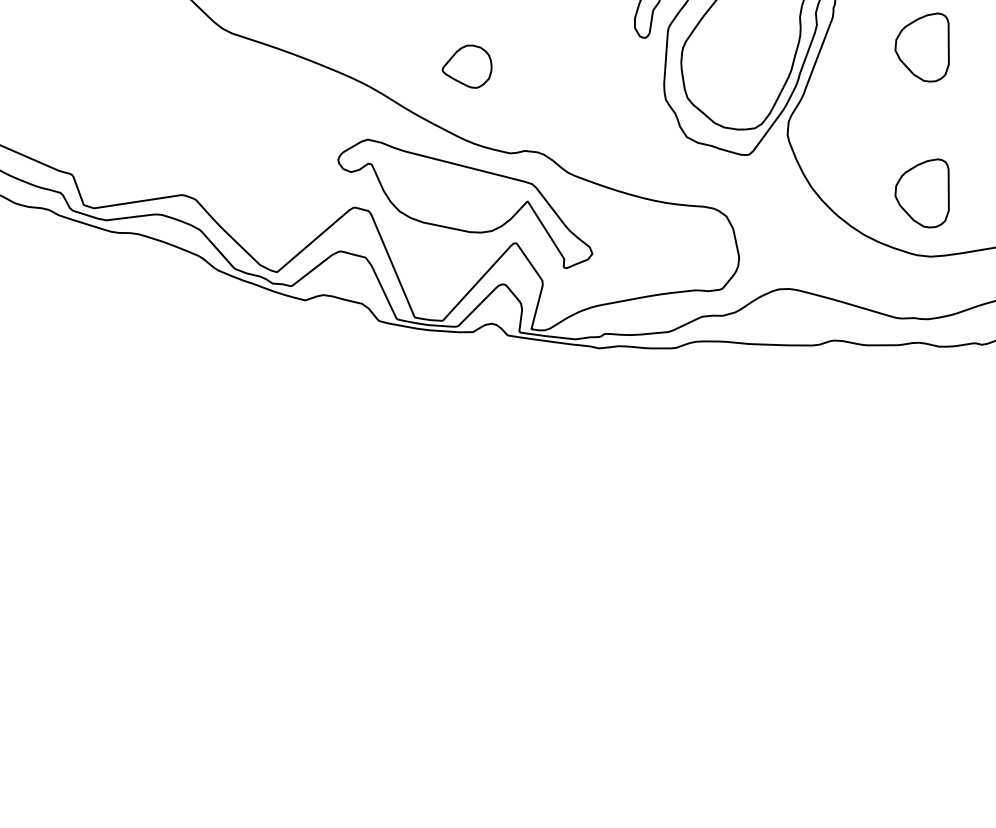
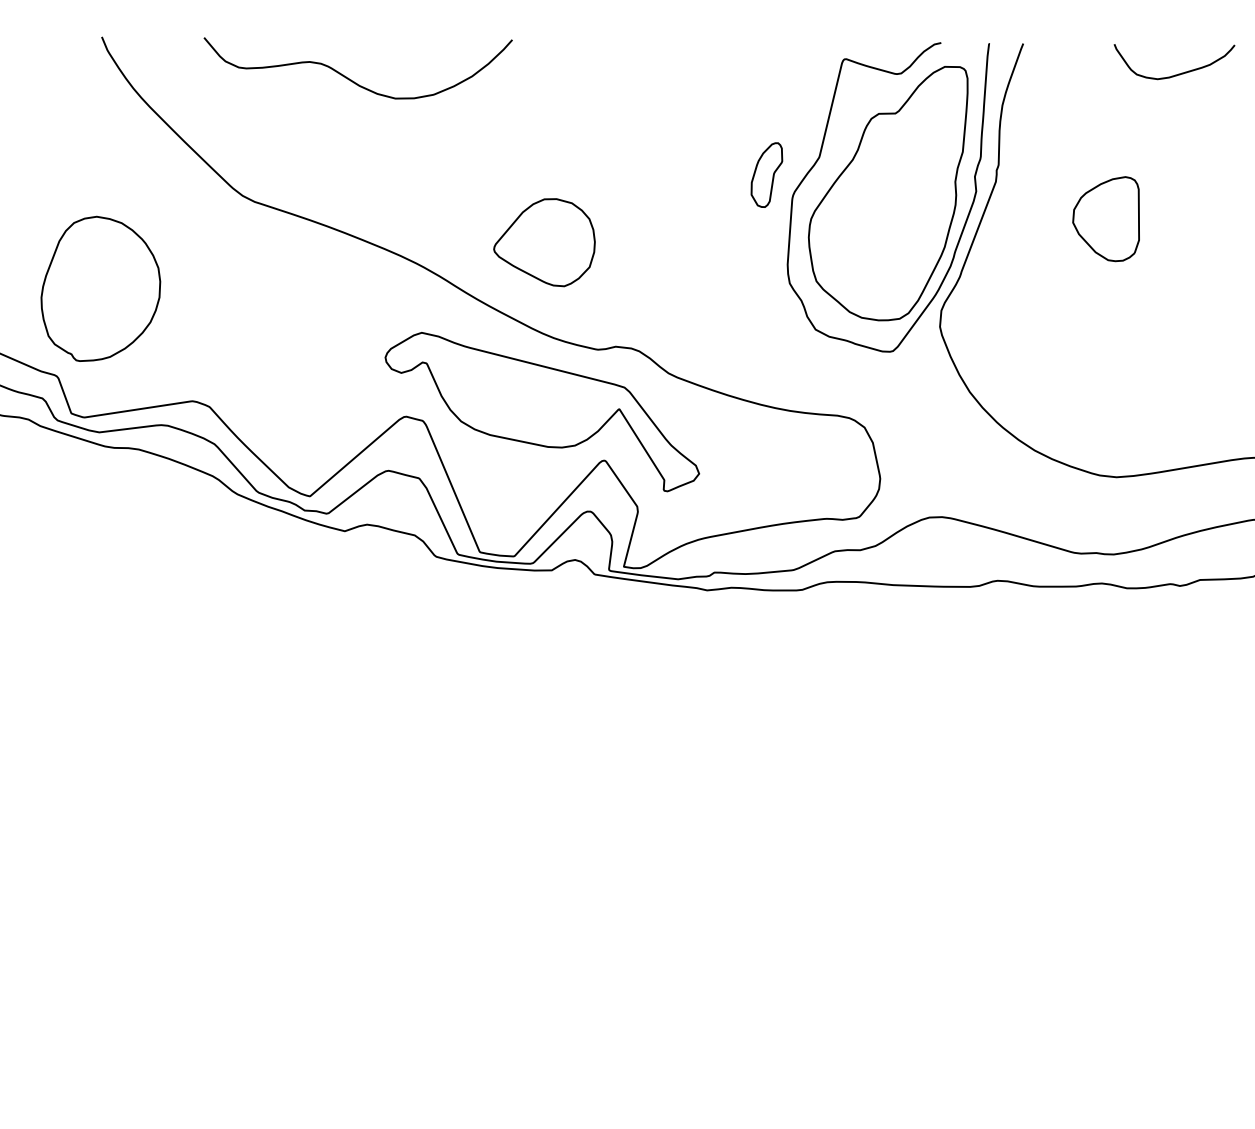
part: (467, 66) -> (544, 242), size x1.67
part: (107, 103) -> (100, 288), added
part: (921, 193) -> (1105, 399), removed

